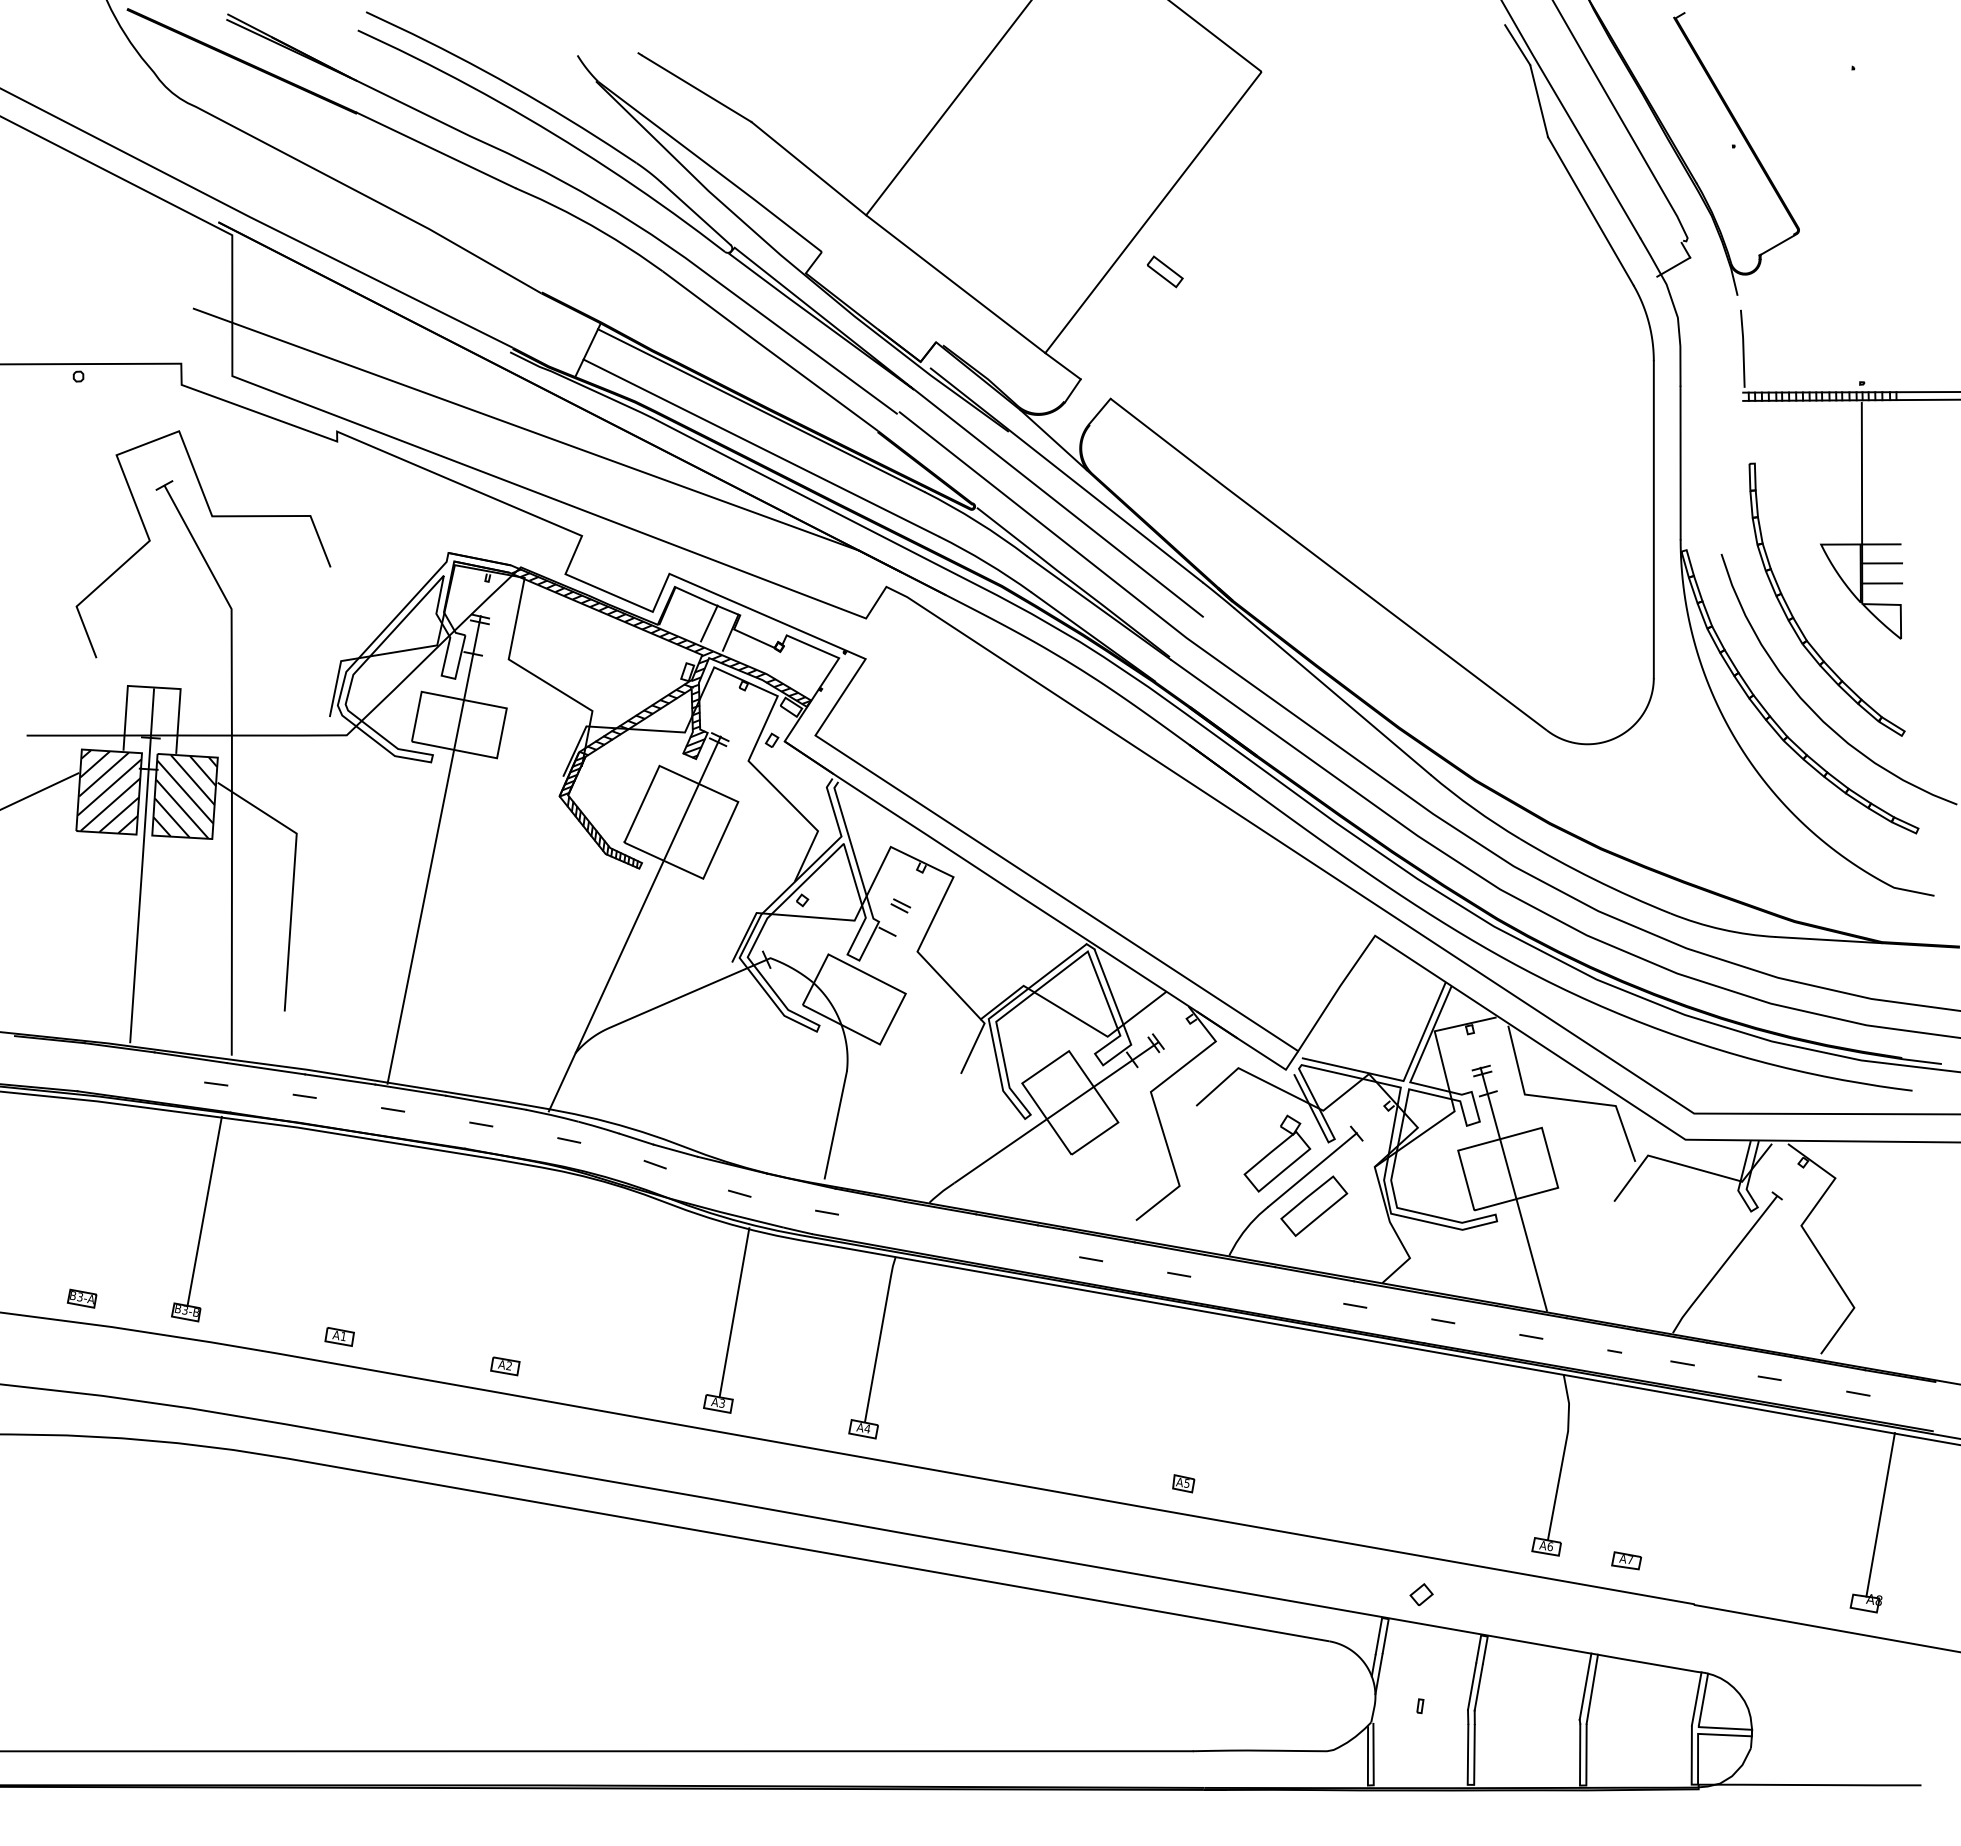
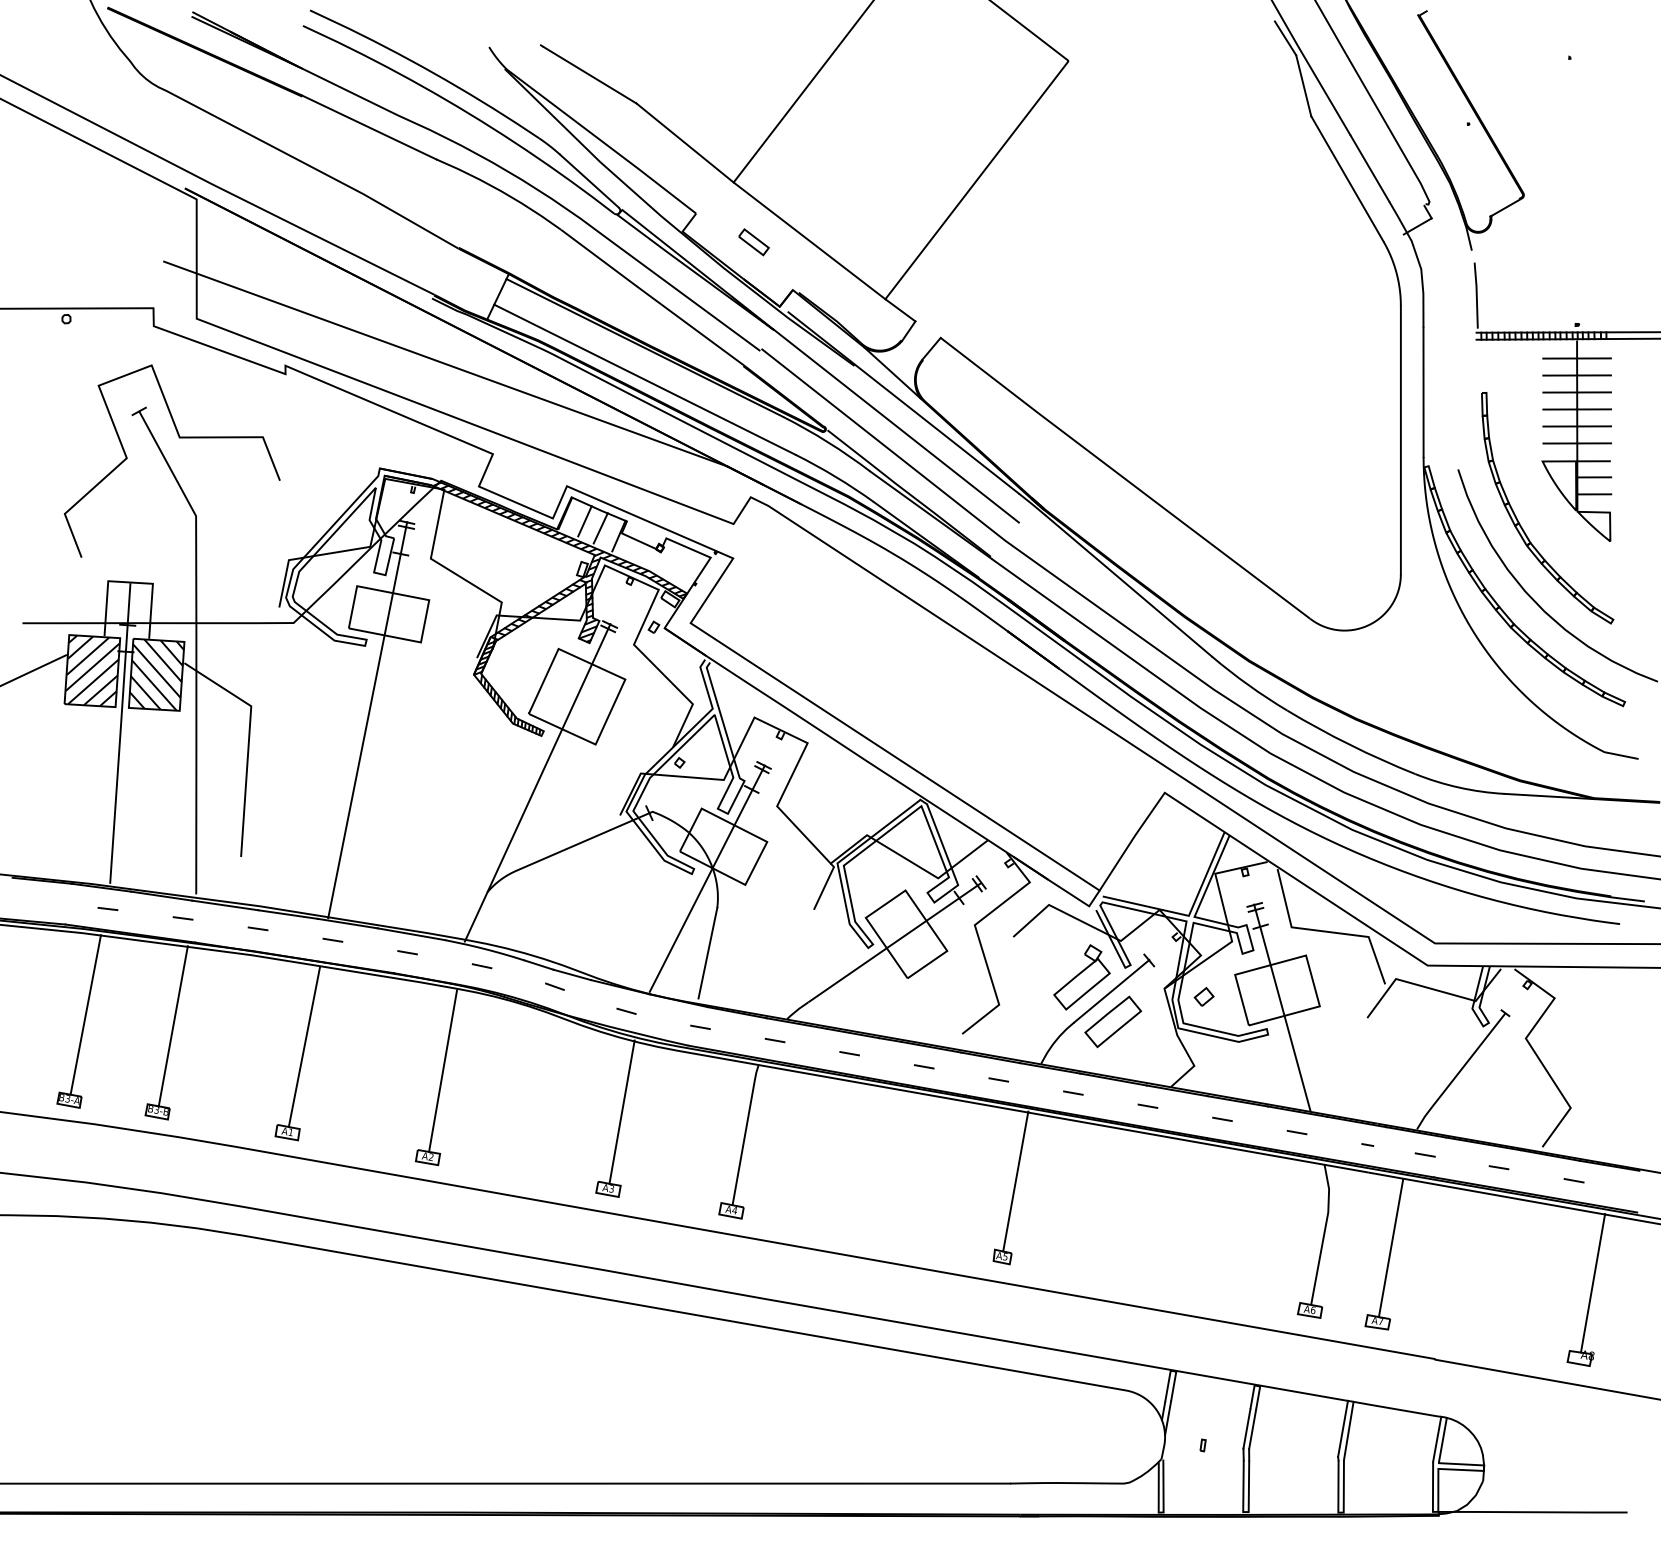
part: (1164, 271) -> (753, 241), moved
line: (1861, 422) -> (1576, 358), added
line: (1861, 443) -> (1576, 375), added
line: (1861, 463) -> (1576, 392), added
line: (1861, 483) -> (1576, 409), added
line: (1861, 503) -> (1576, 426), added
line: (1862, 523) -> (1577, 443), added
line: (690, 615) -> (584, 521), added
line: (835, 1036) -> (707, 878), added
line: (127, 1072) -> (107, 908), added
line: (101, 1197) -> (85, 1014), added
line: (914, 1228) -> (774, 1040), added
line: (359, 1235) -> (304, 1046), added
line: (1003, 1243) -> (849, 1053), added
line: (522, 1263) -> (442, 1070), added
line: (1267, 1290) -> (1073, 1093), added
line: (1199, 1394) -> (1016, 1181), added
line: (1641, 1472) -> (1390, 1247), added
part: (1421, 1594) -> (1204, 996), moved

